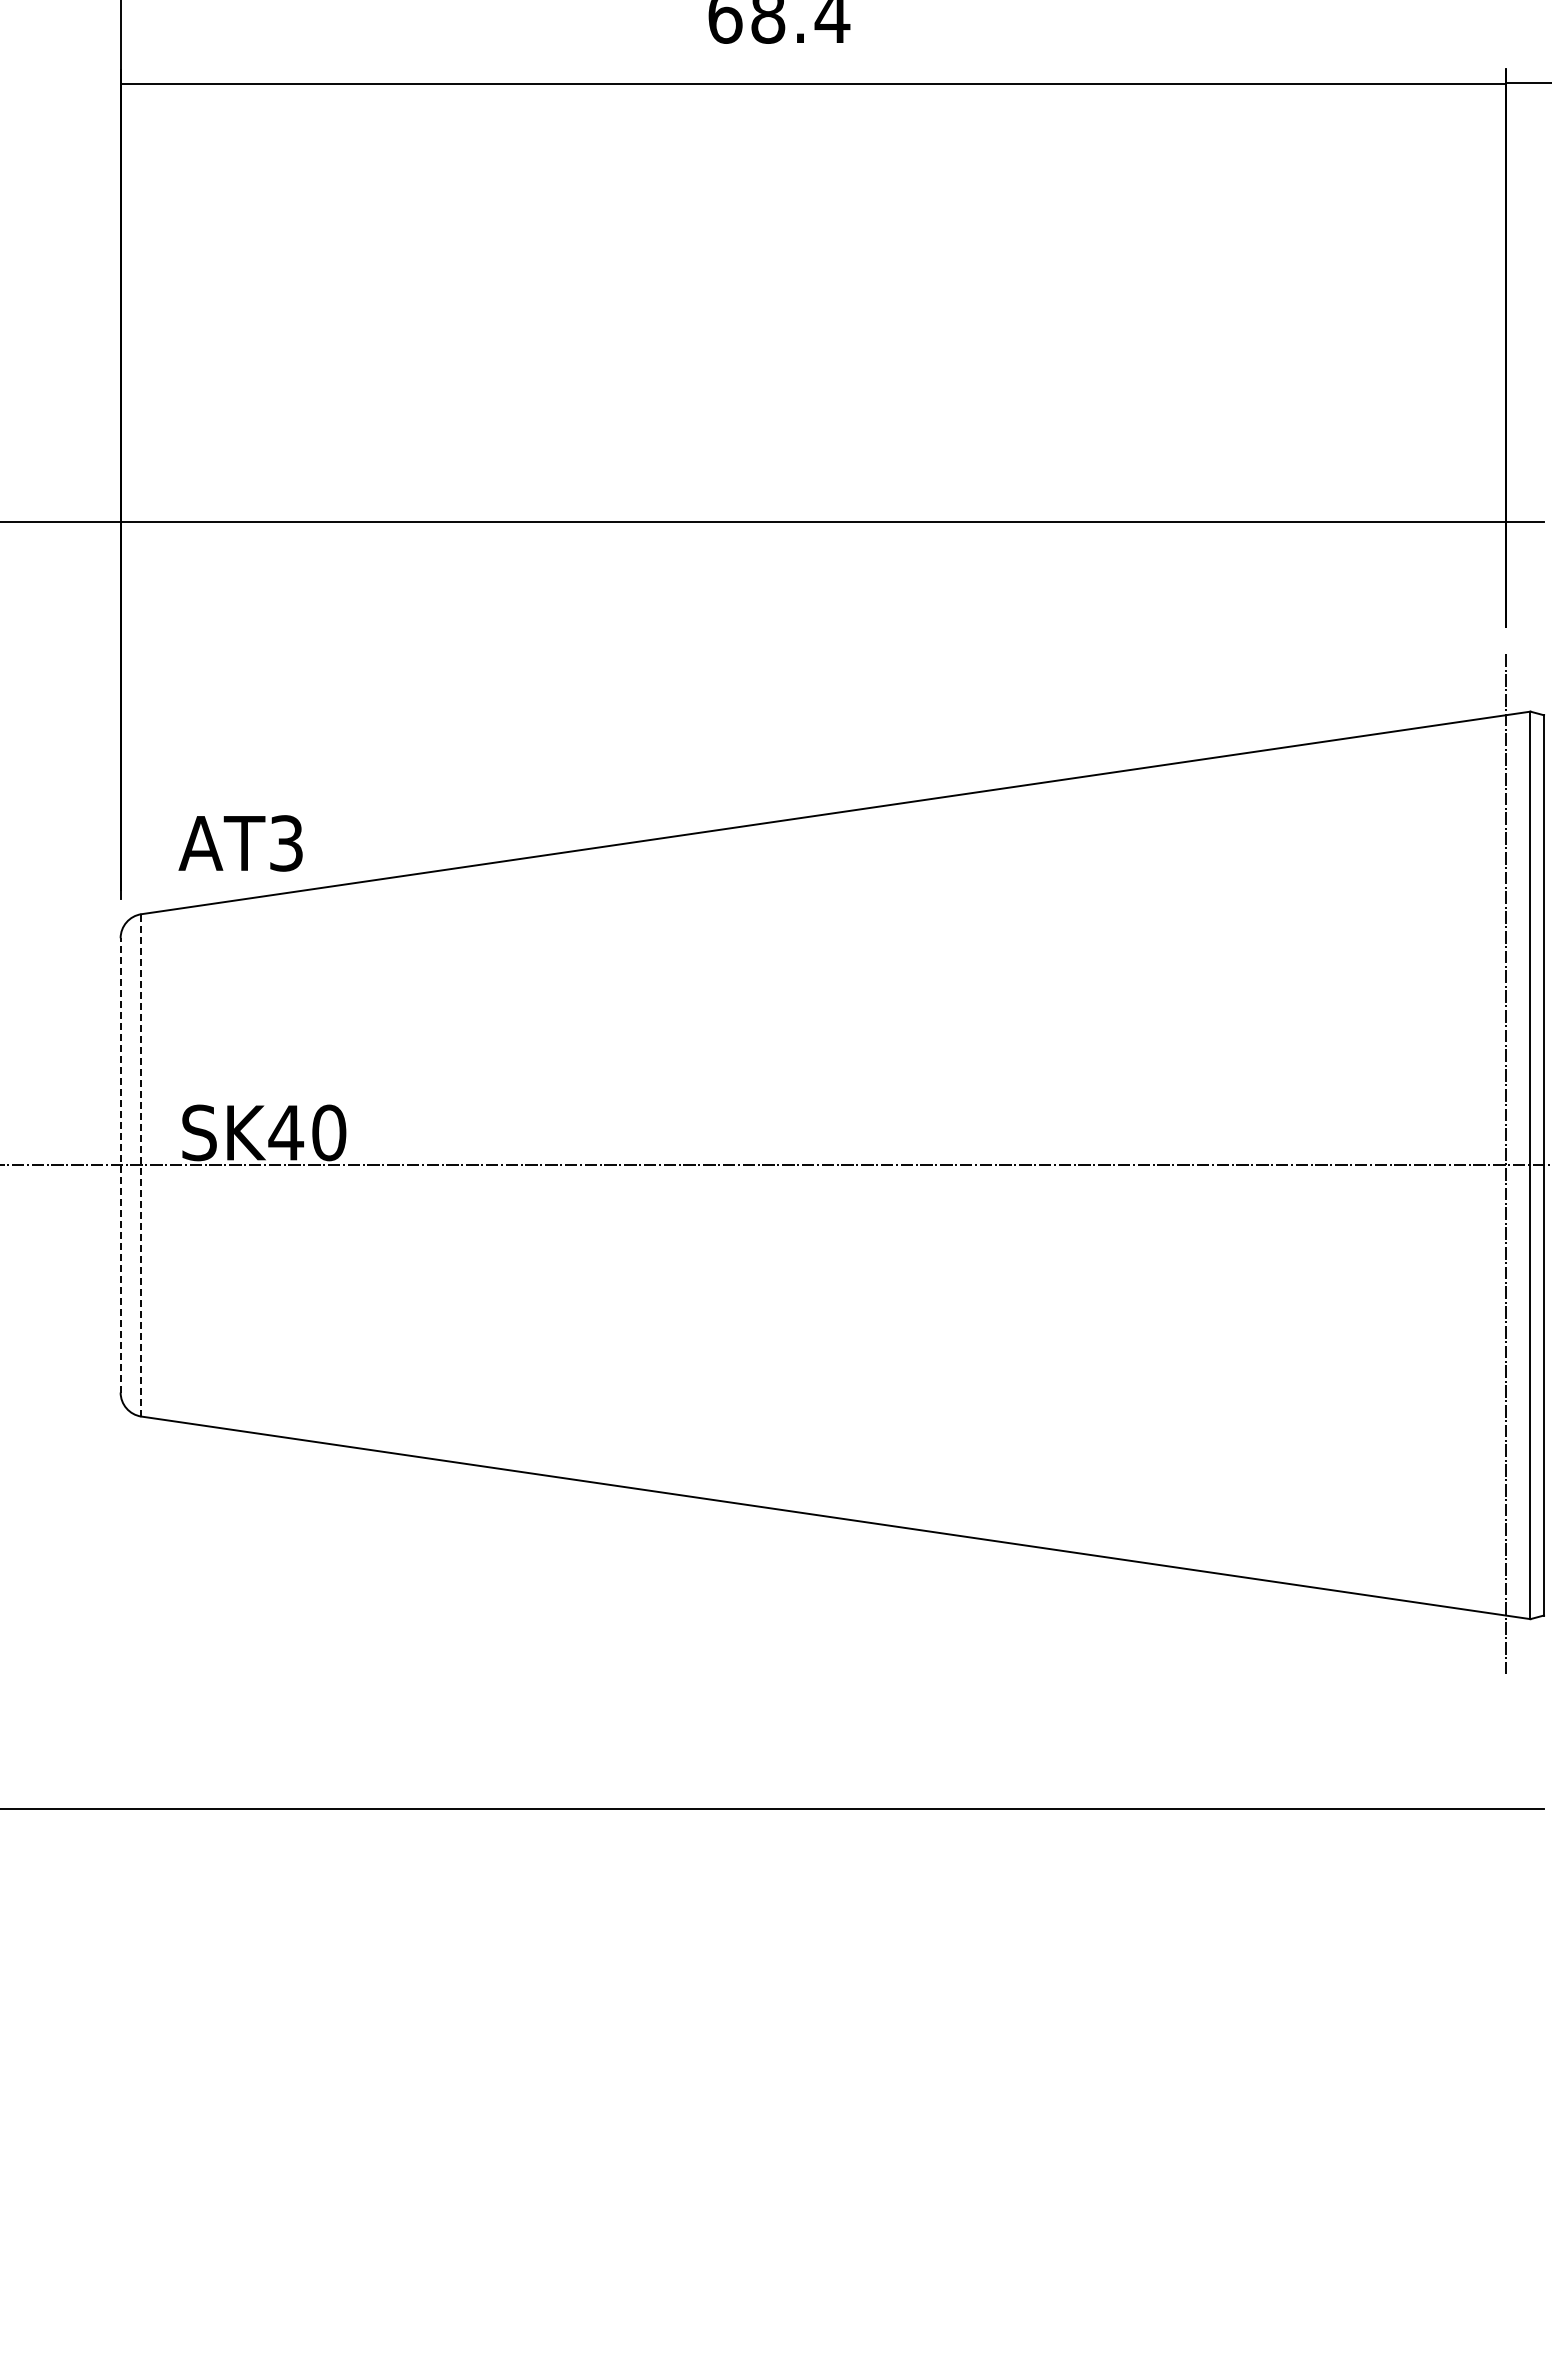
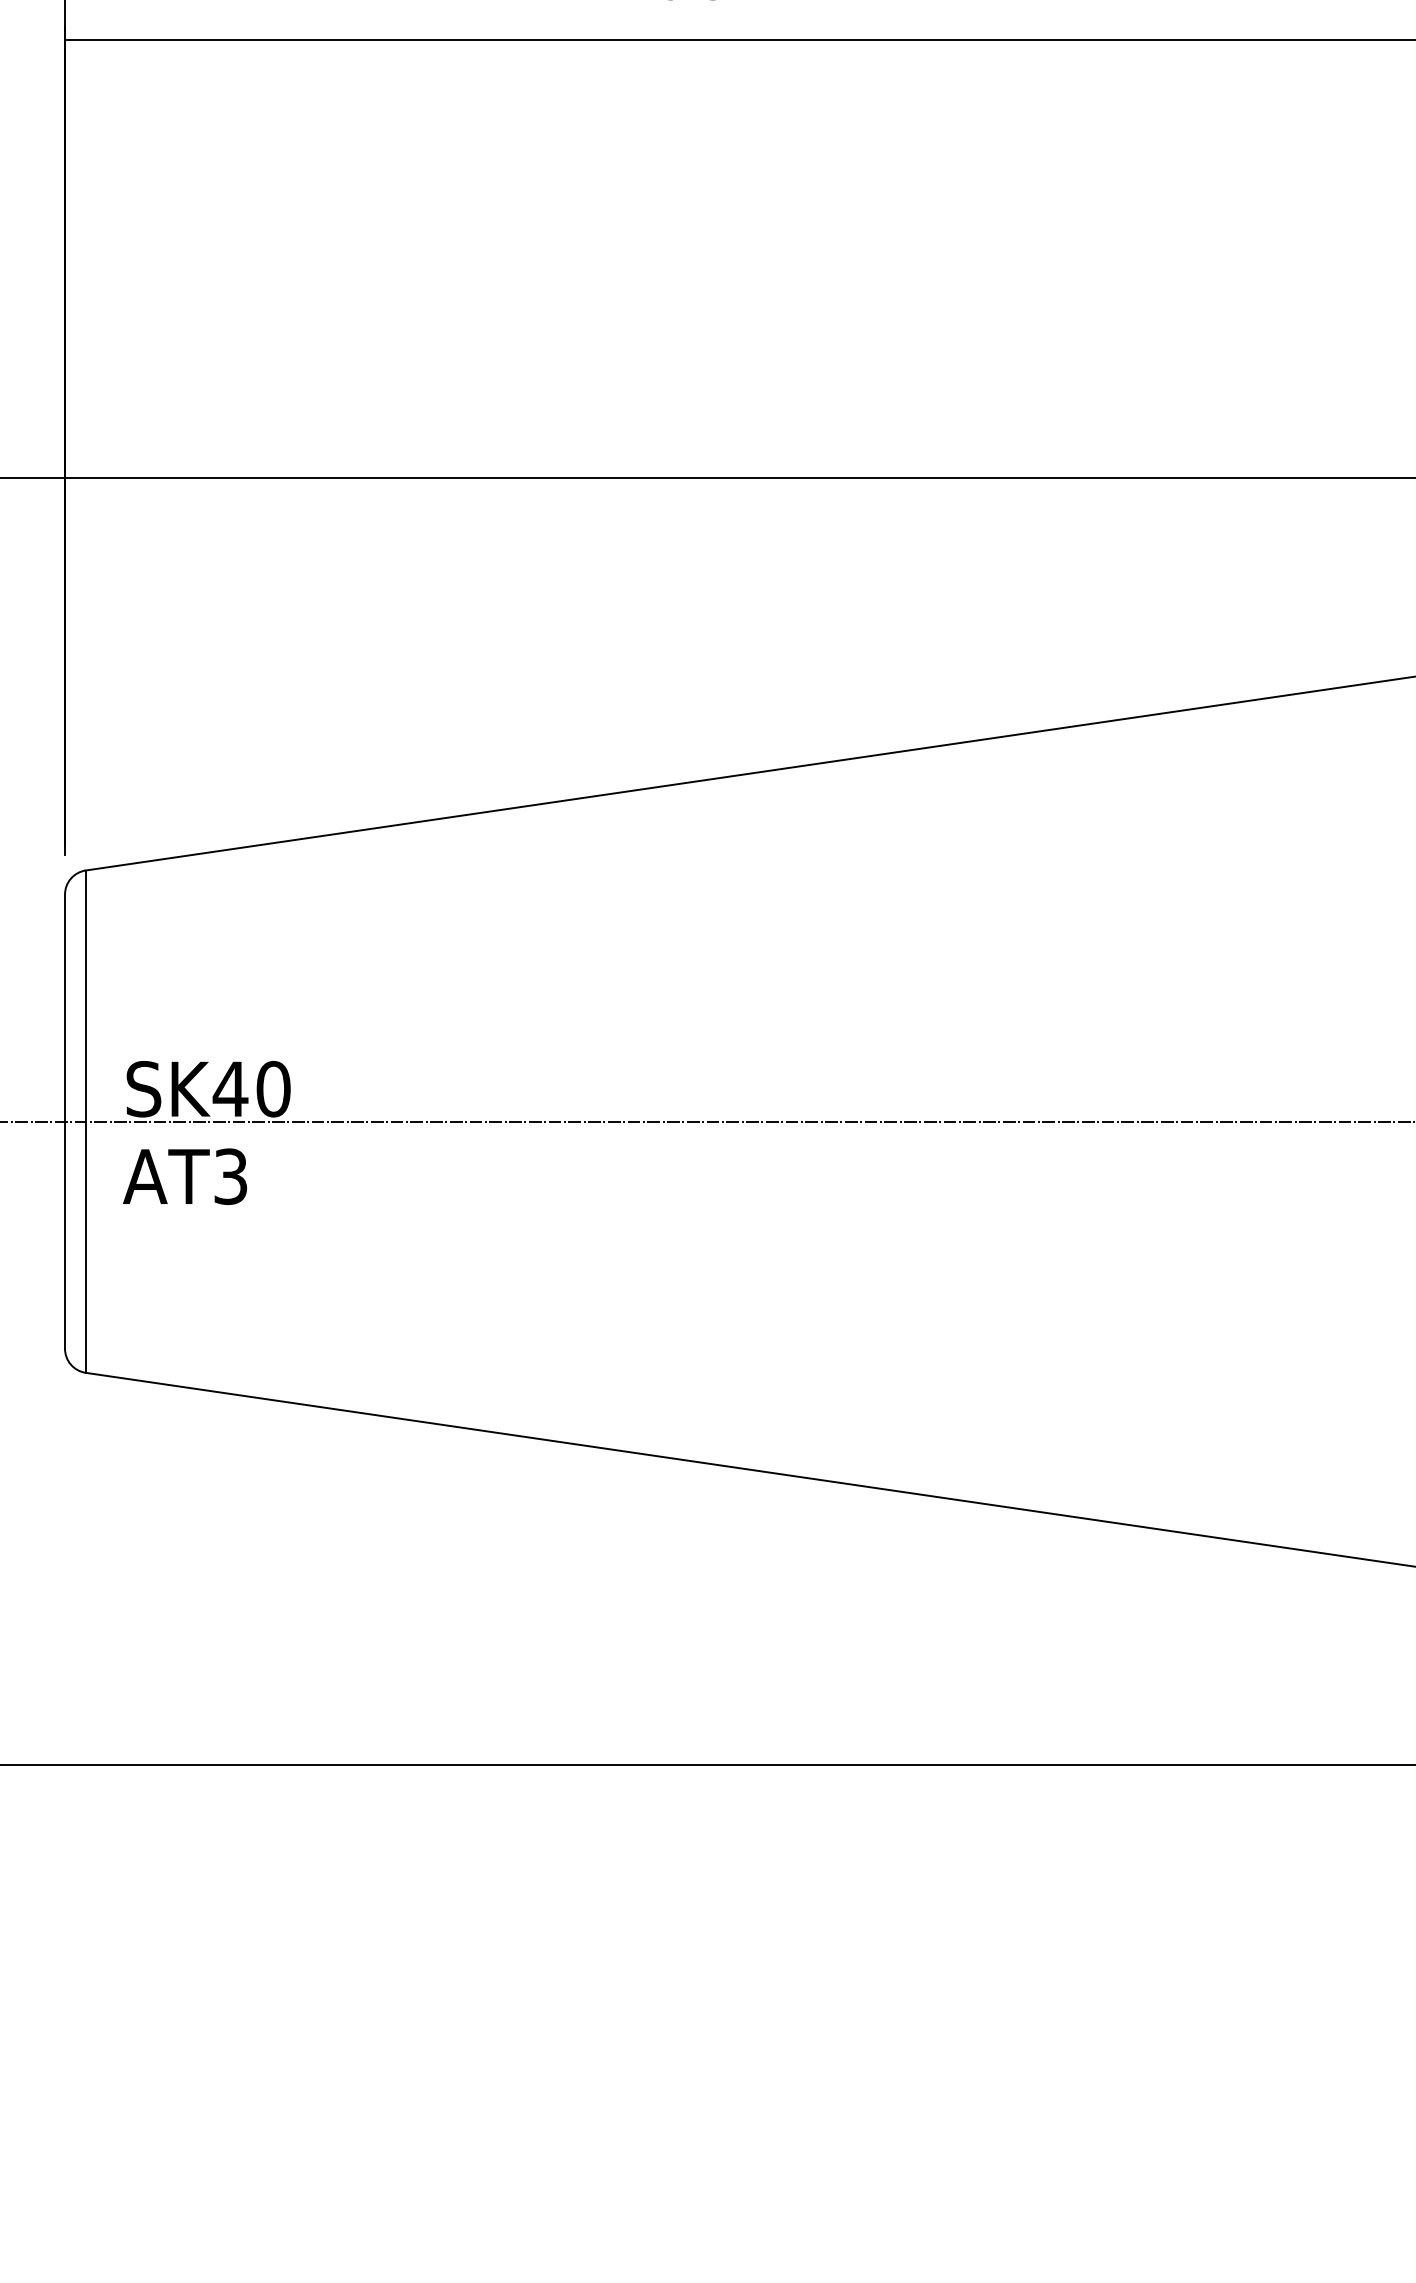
text: (240, 843) -> (184, 1176), moved
line: (120, 1164) -> (64, 1120), dashed -> solid
line: (141, 1164) -> (85, 1120), dashed -> solid

